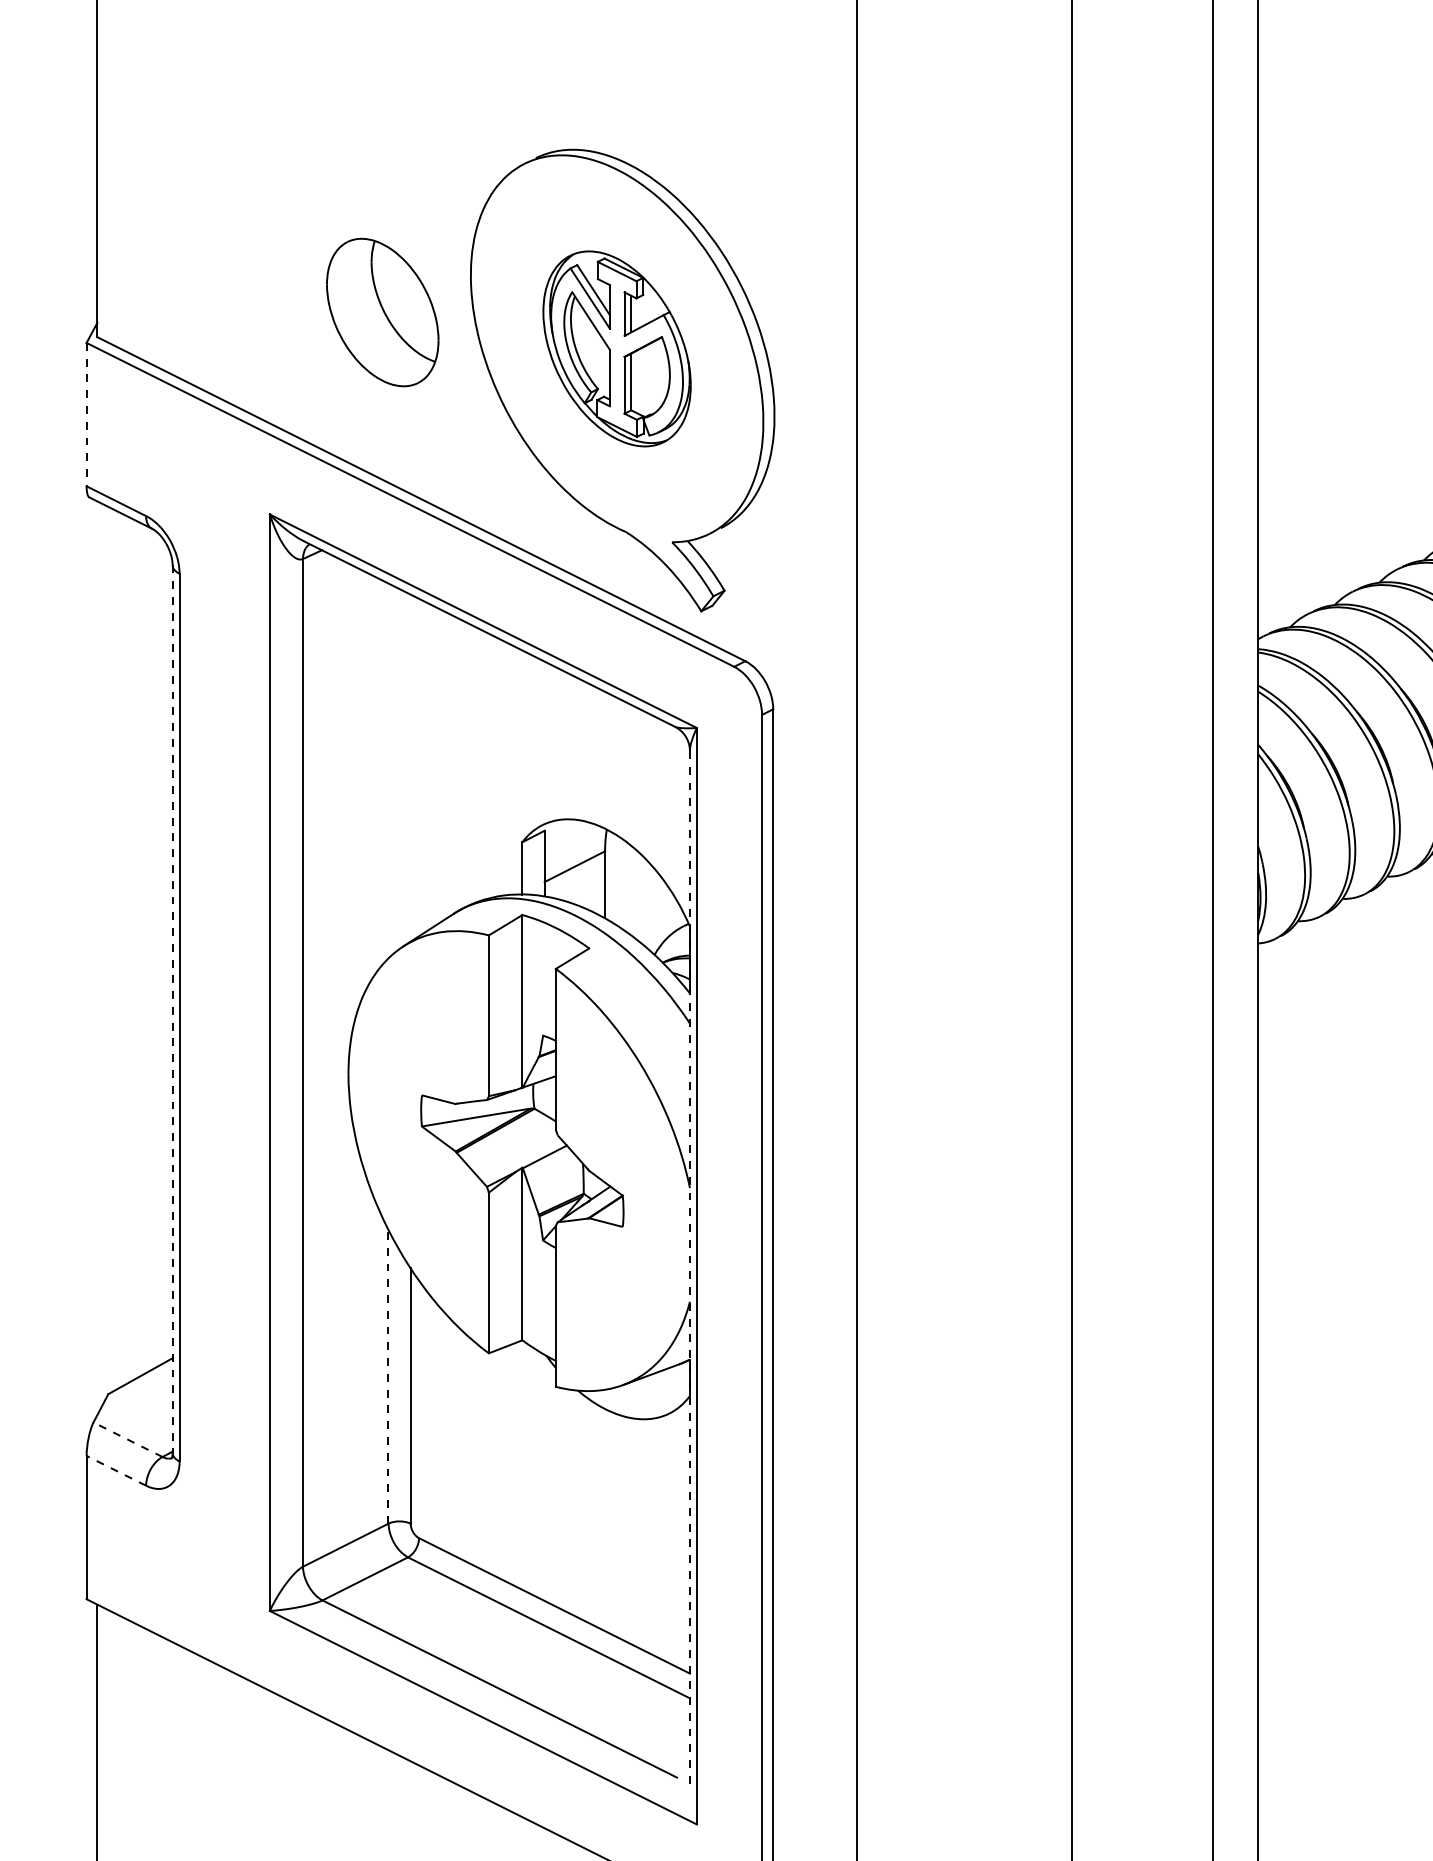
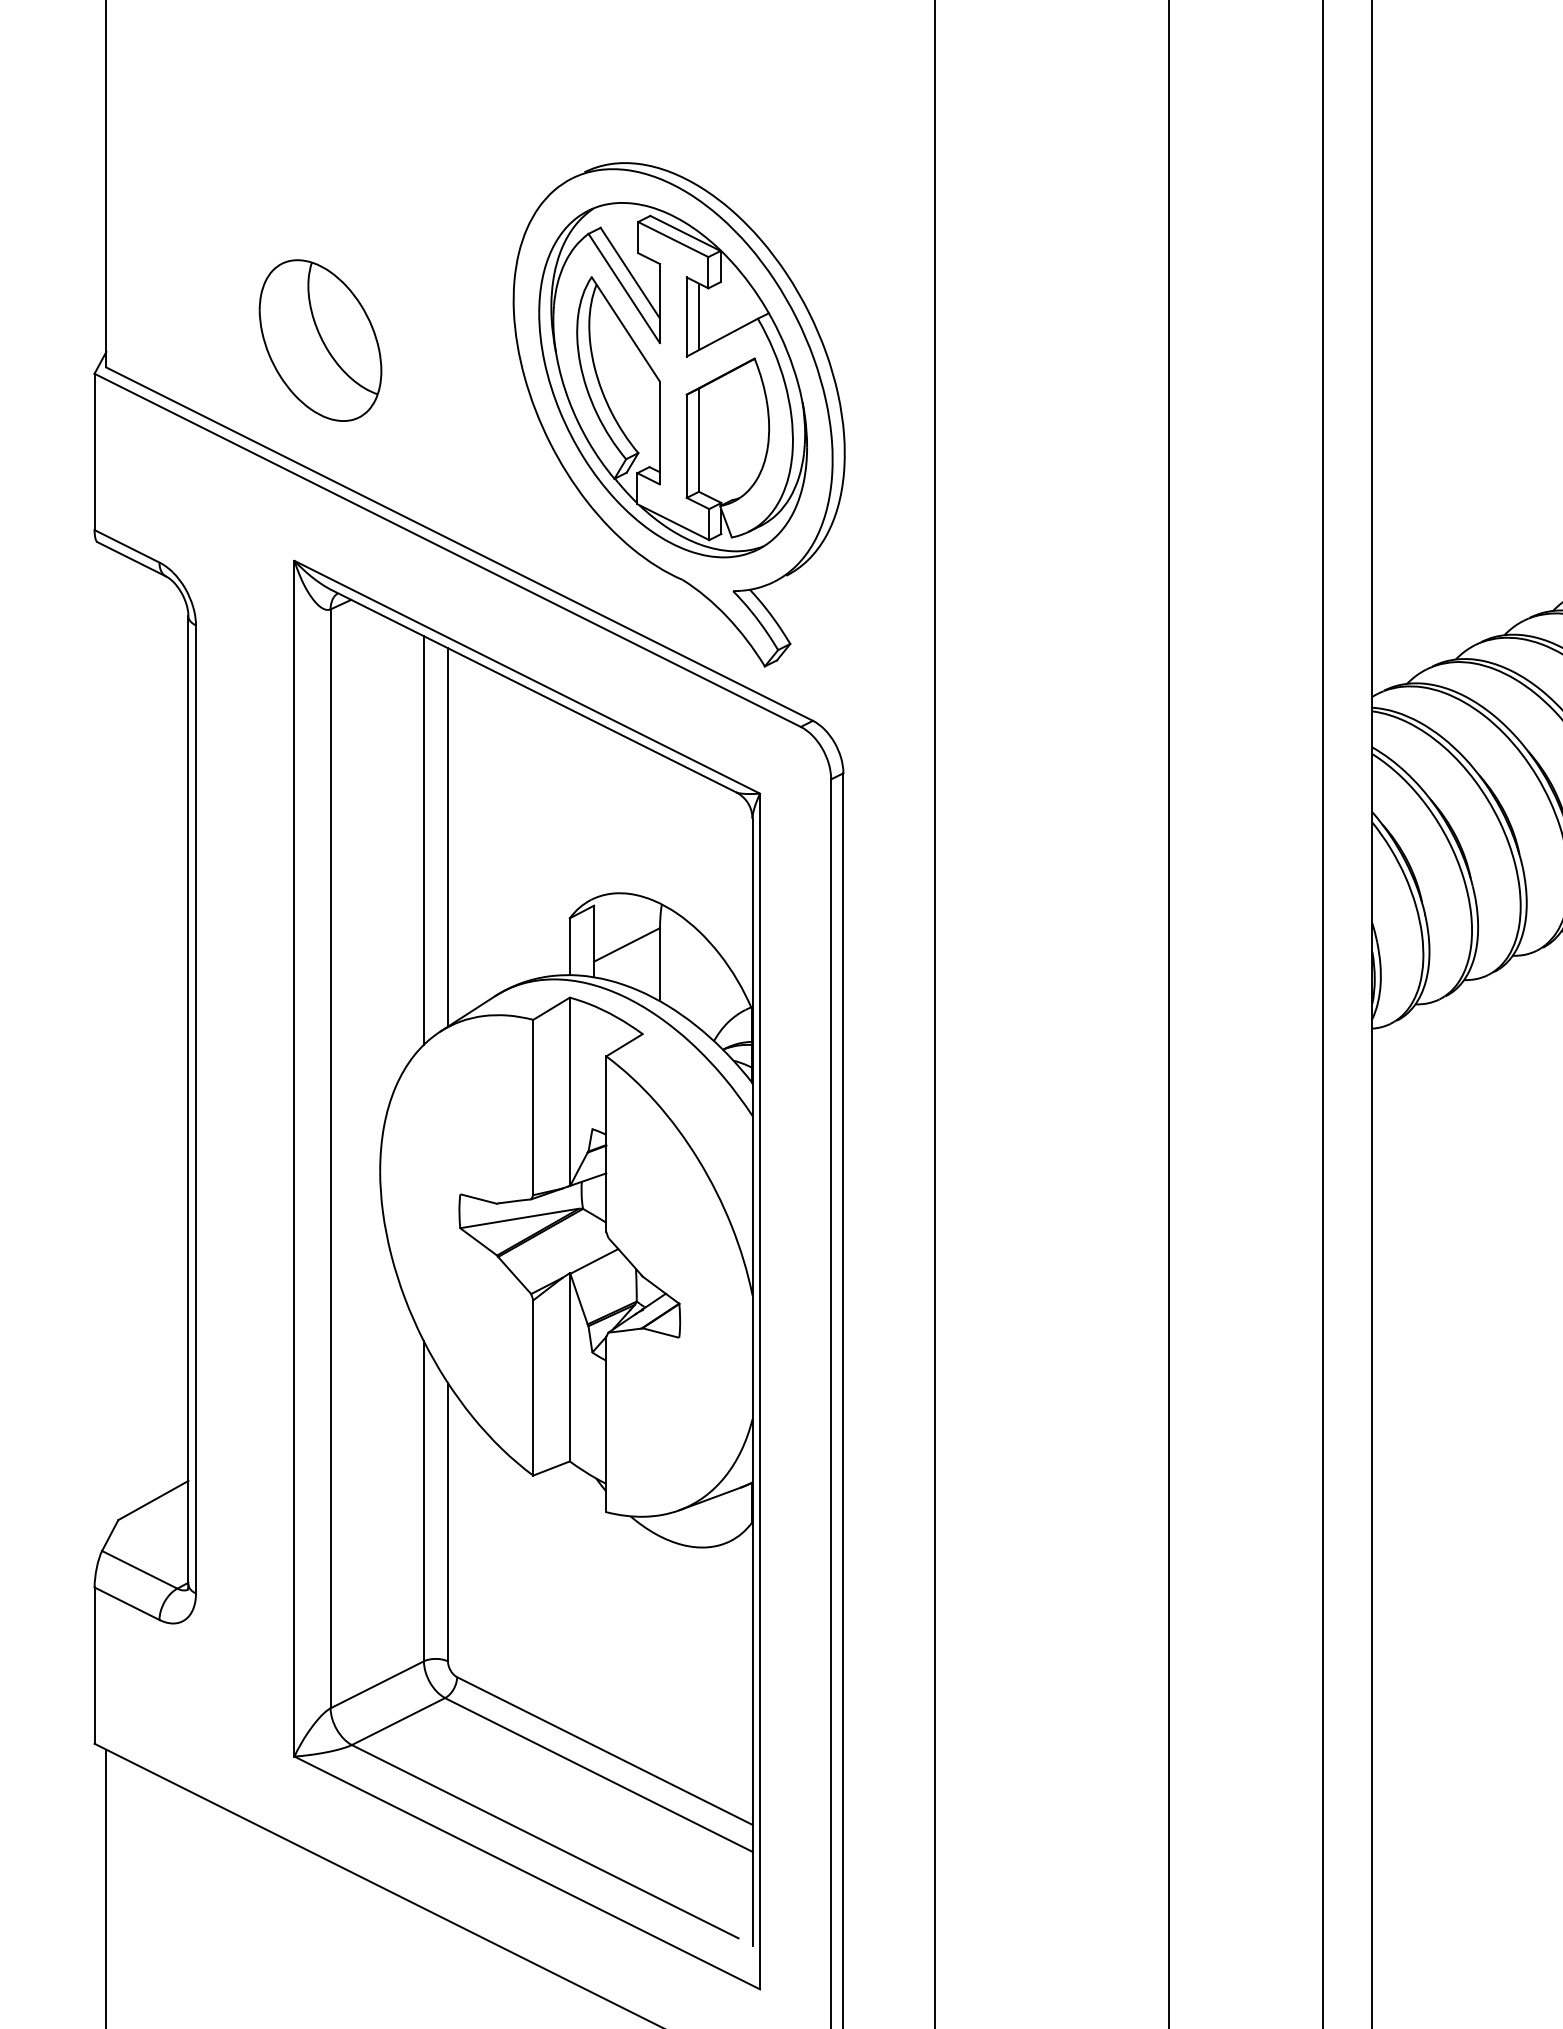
part: (382, 312) -> (320, 340), moved
part: (616, 349) -> (672, 380), size x1.67
line: (86, 415) -> (94, 452), dashed -> solid
line: (411, 768) -> (448, 837), added
line: (388, 770) -> (423, 840), added
line: (172, 1009) -> (188, 1100), dashed -> solid
line: (689, 1267) -> (752, 1382), dashed -> solid
line: (388, 1376) -> (423, 1500), dashed -> solid
line: (127, 1439) -> (139, 1569), dashed -> solid
line: (115, 1470) -> (126, 1603), dashed -> solid

